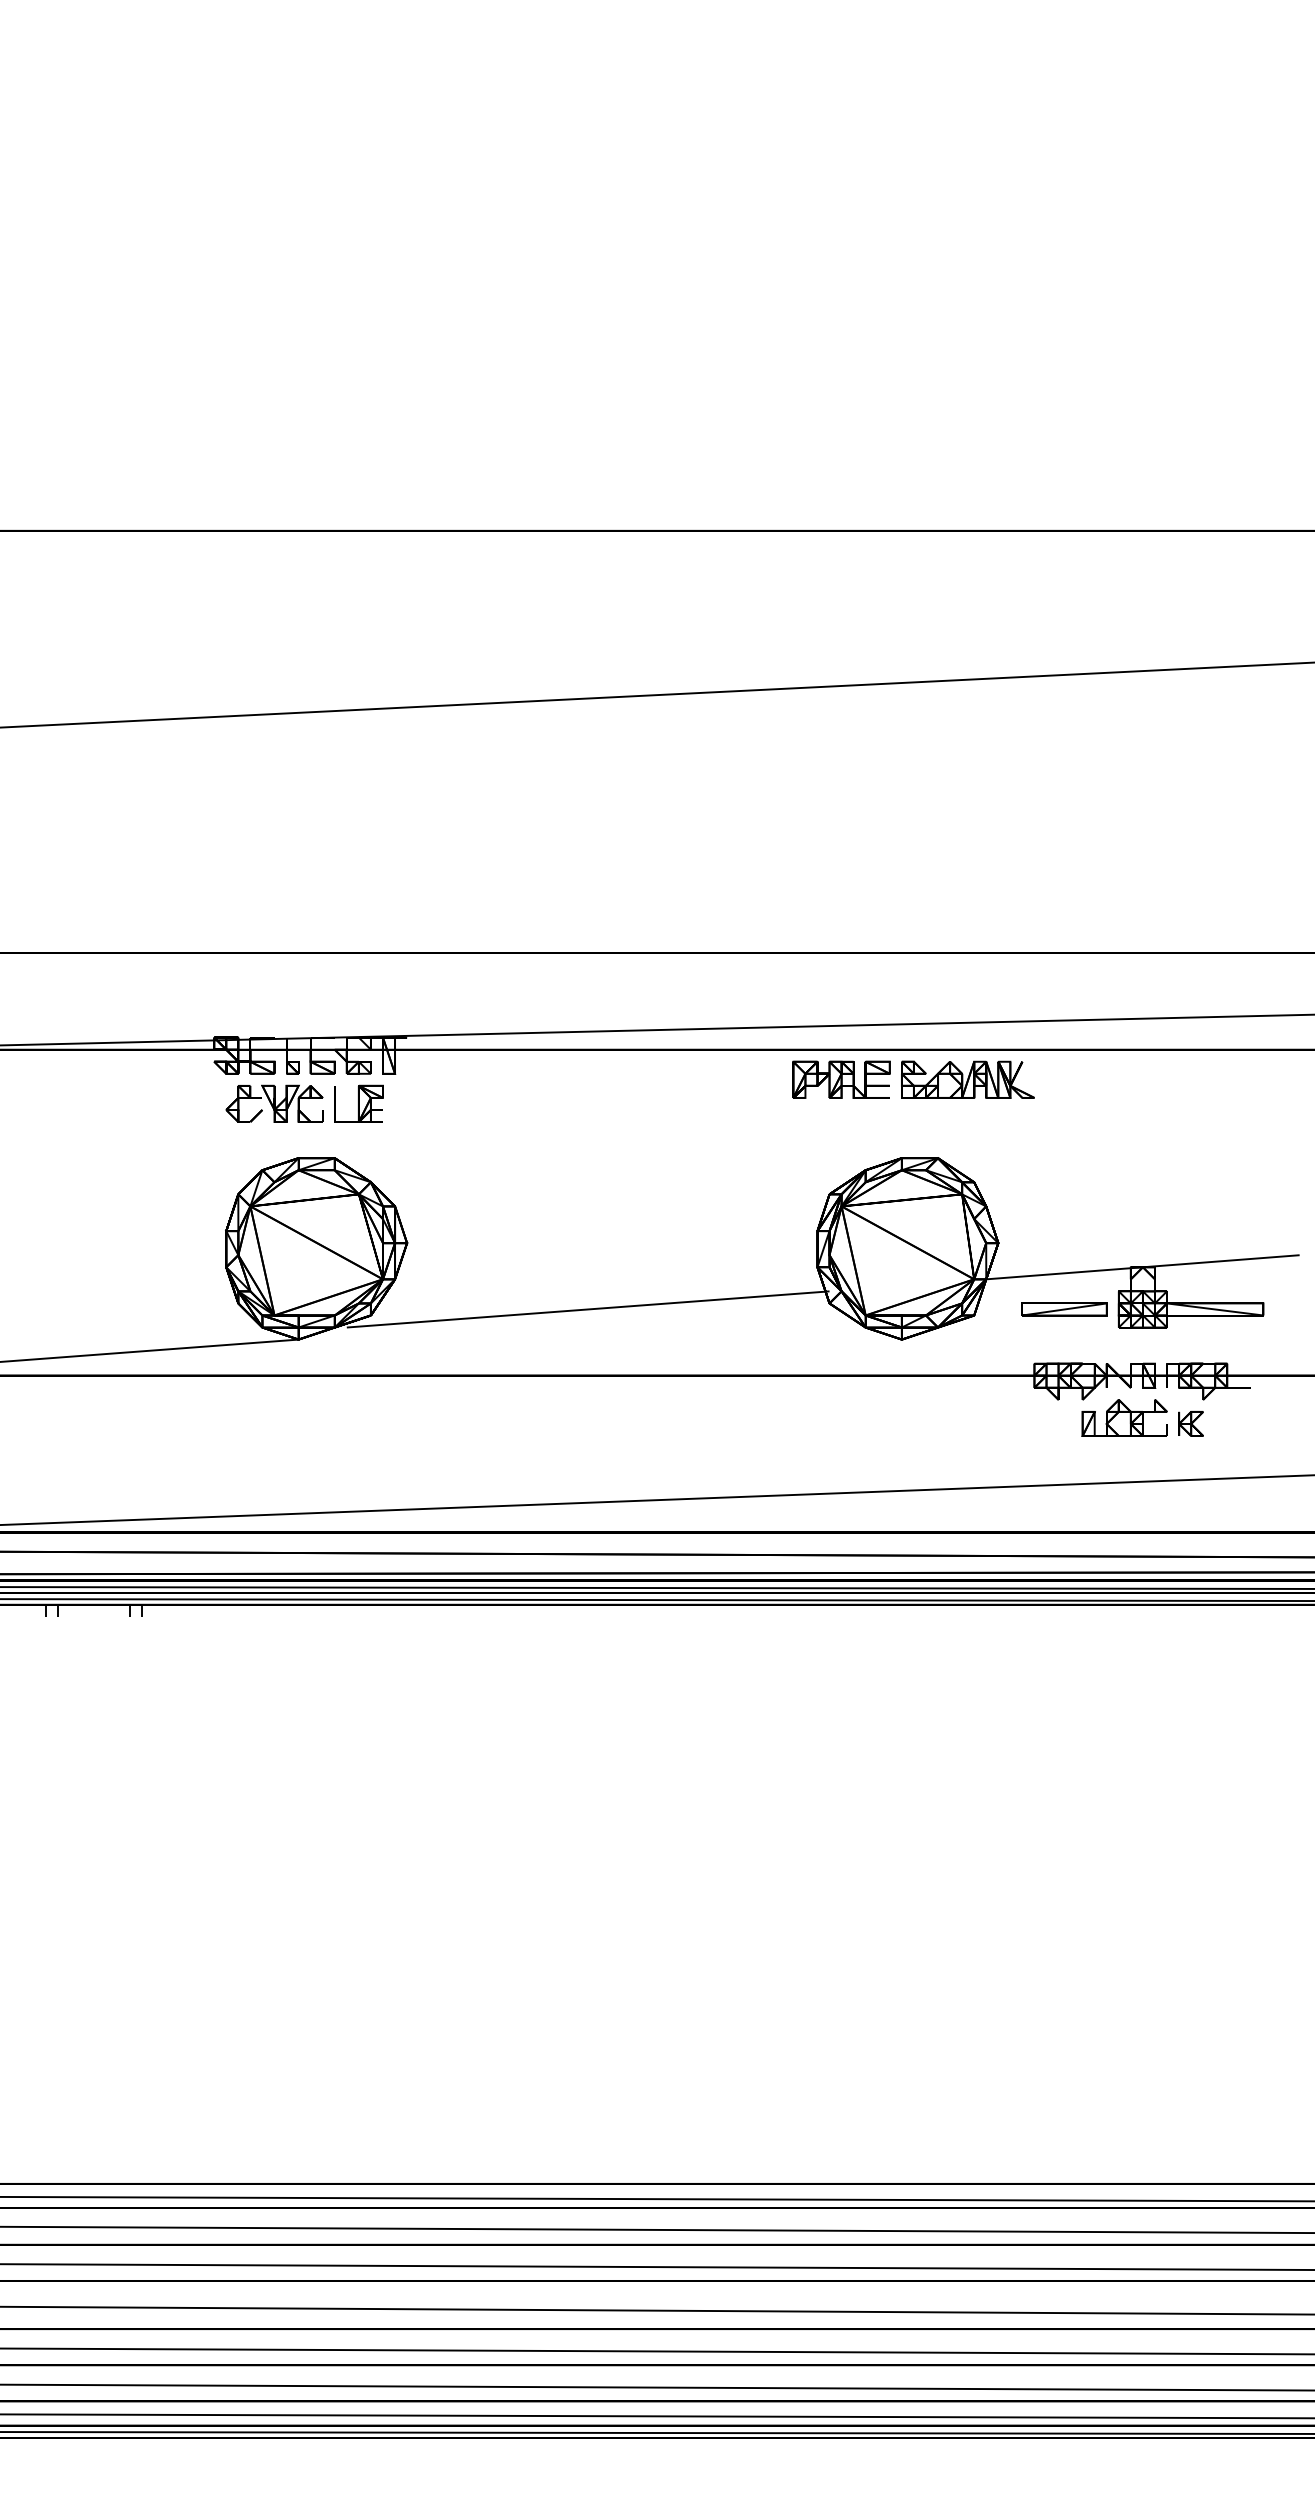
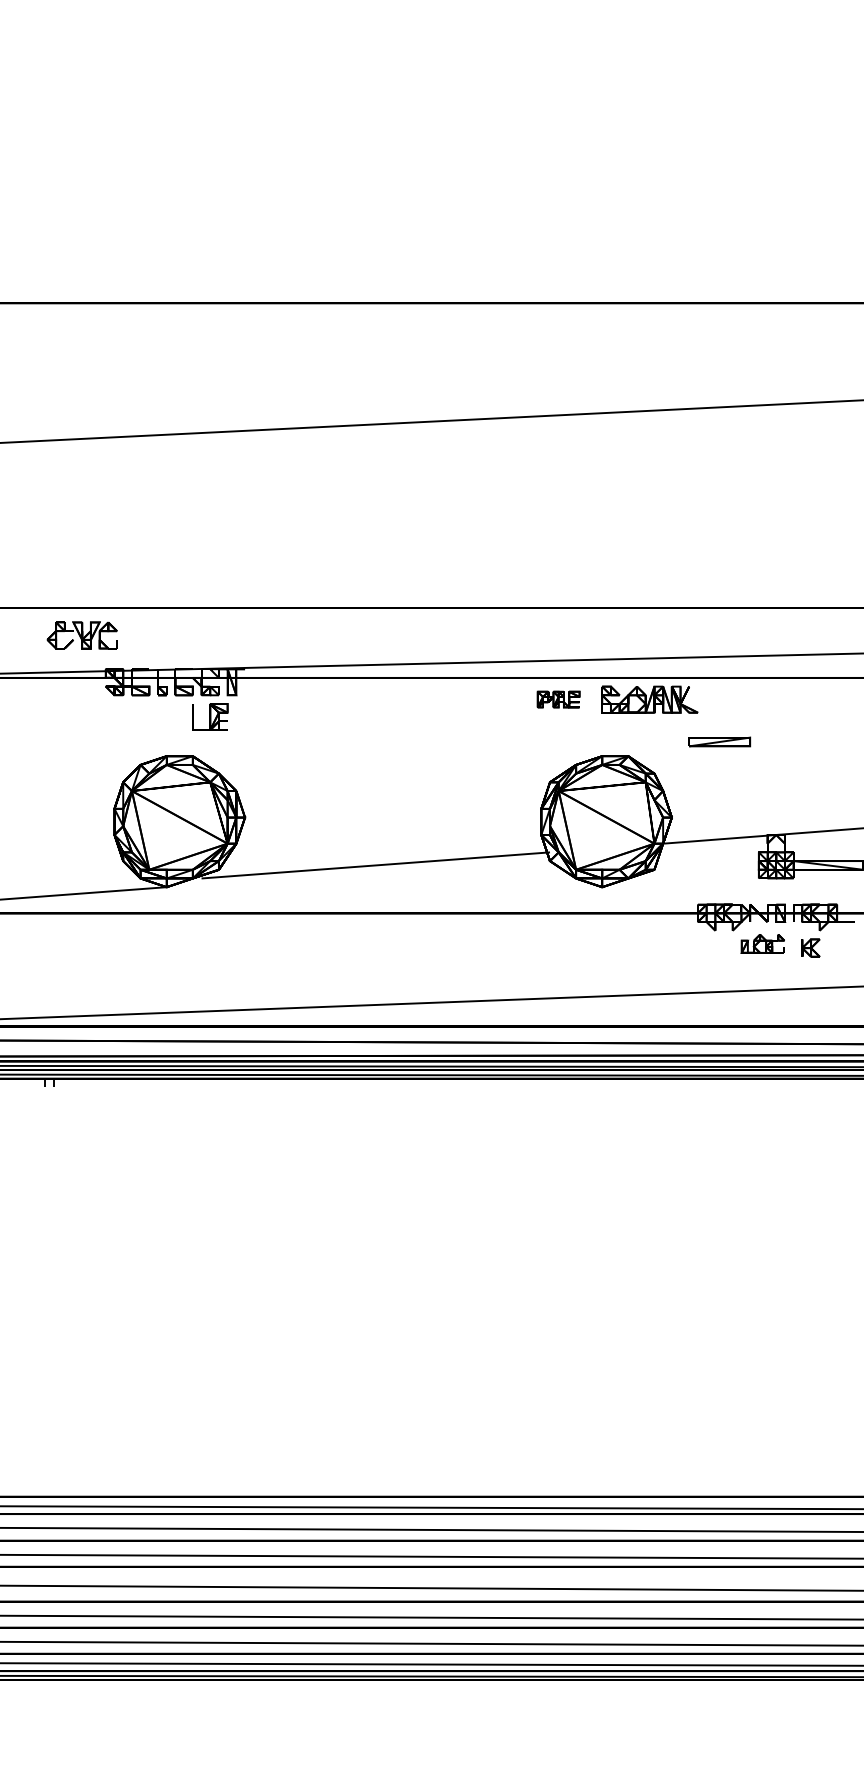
part: (841, 1079) -> (558, 699), size x0.6
part: (274, 1103) -> (82, 635), moved
part: (1064, 1309) -> (719, 742), moved
part: (1124, 1417) -> (762, 943), size x0.7

